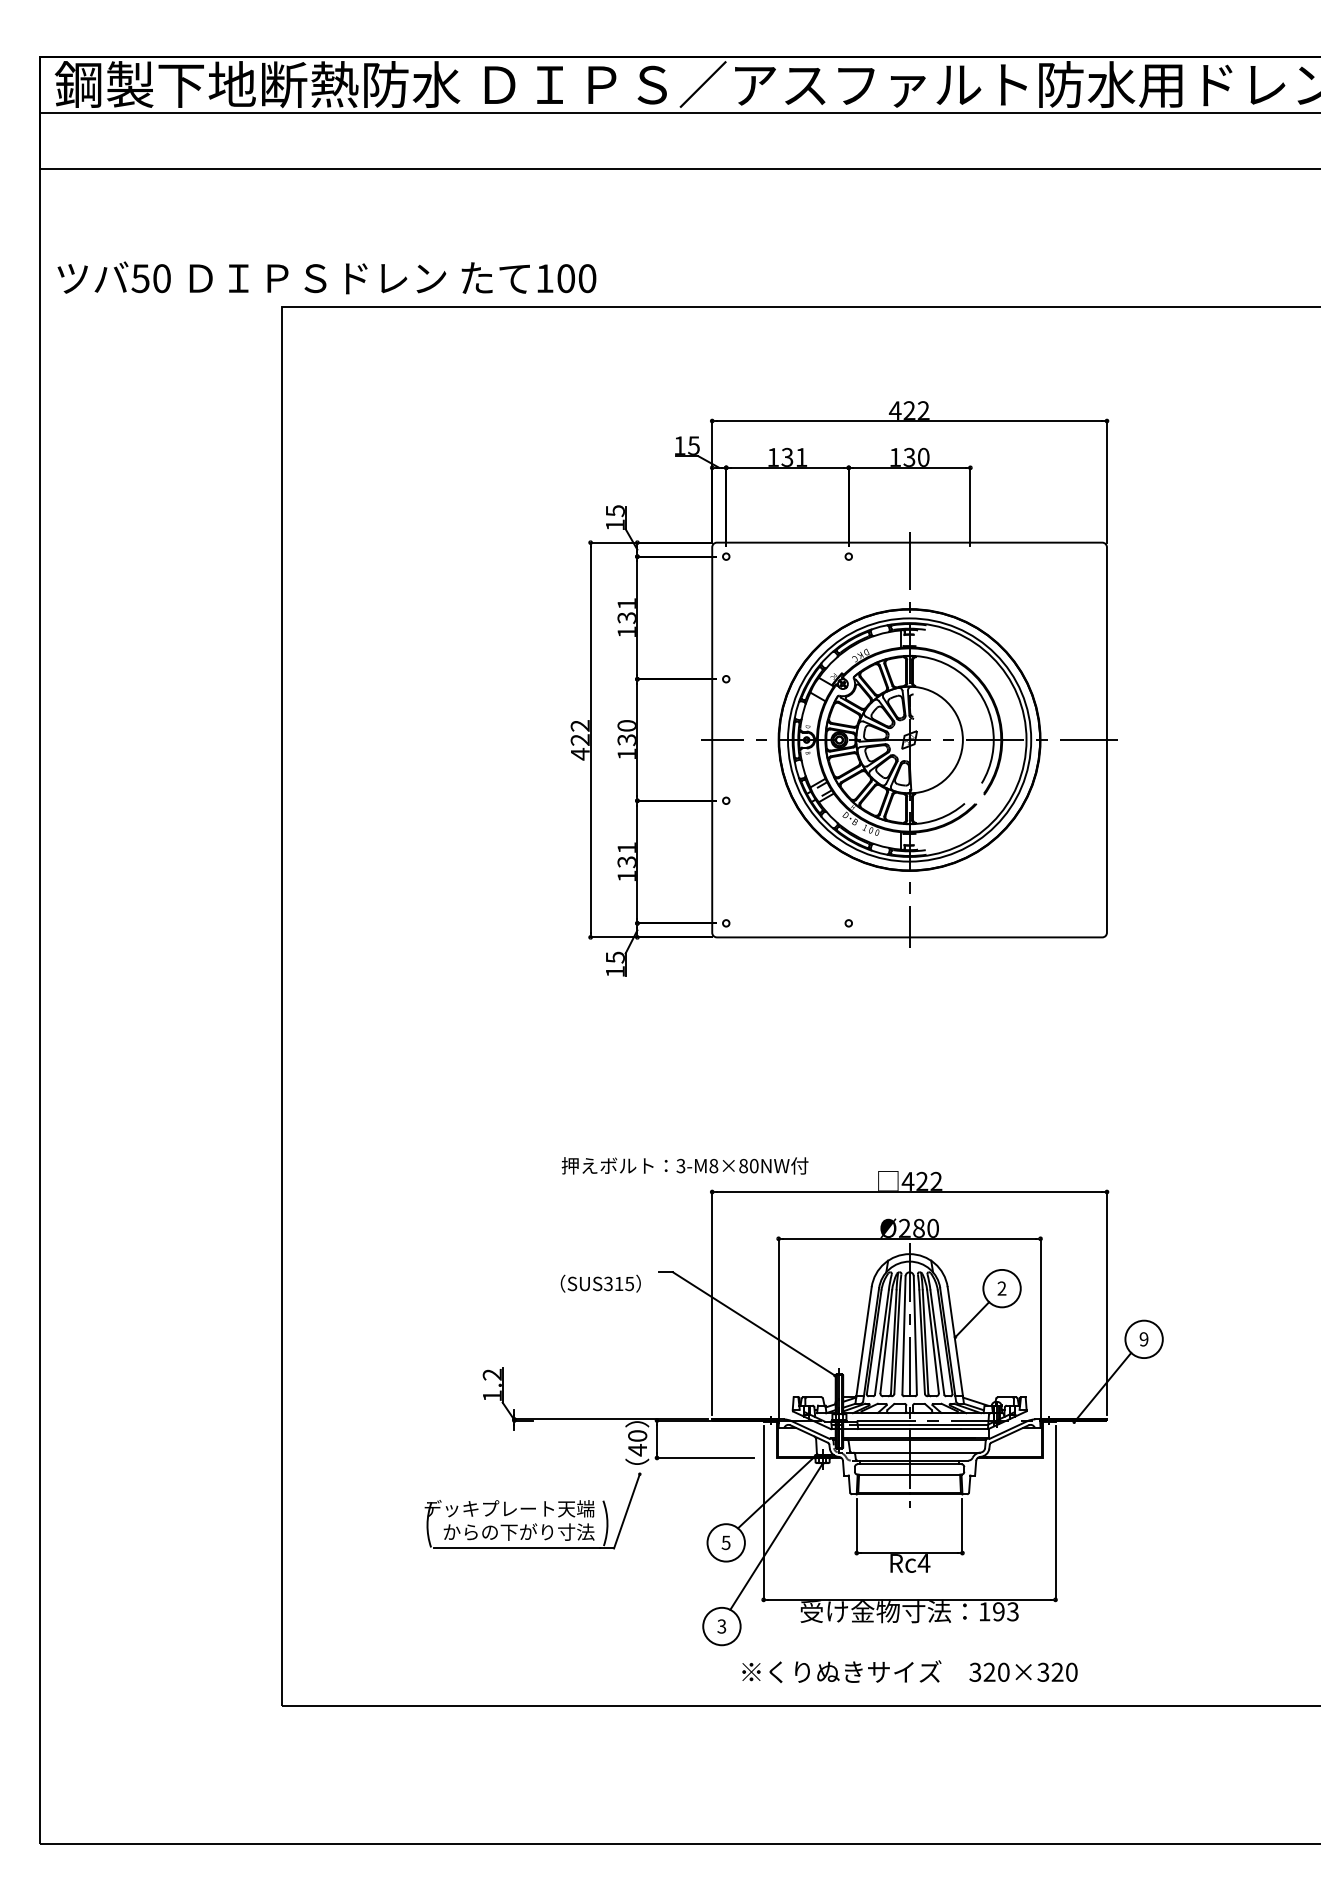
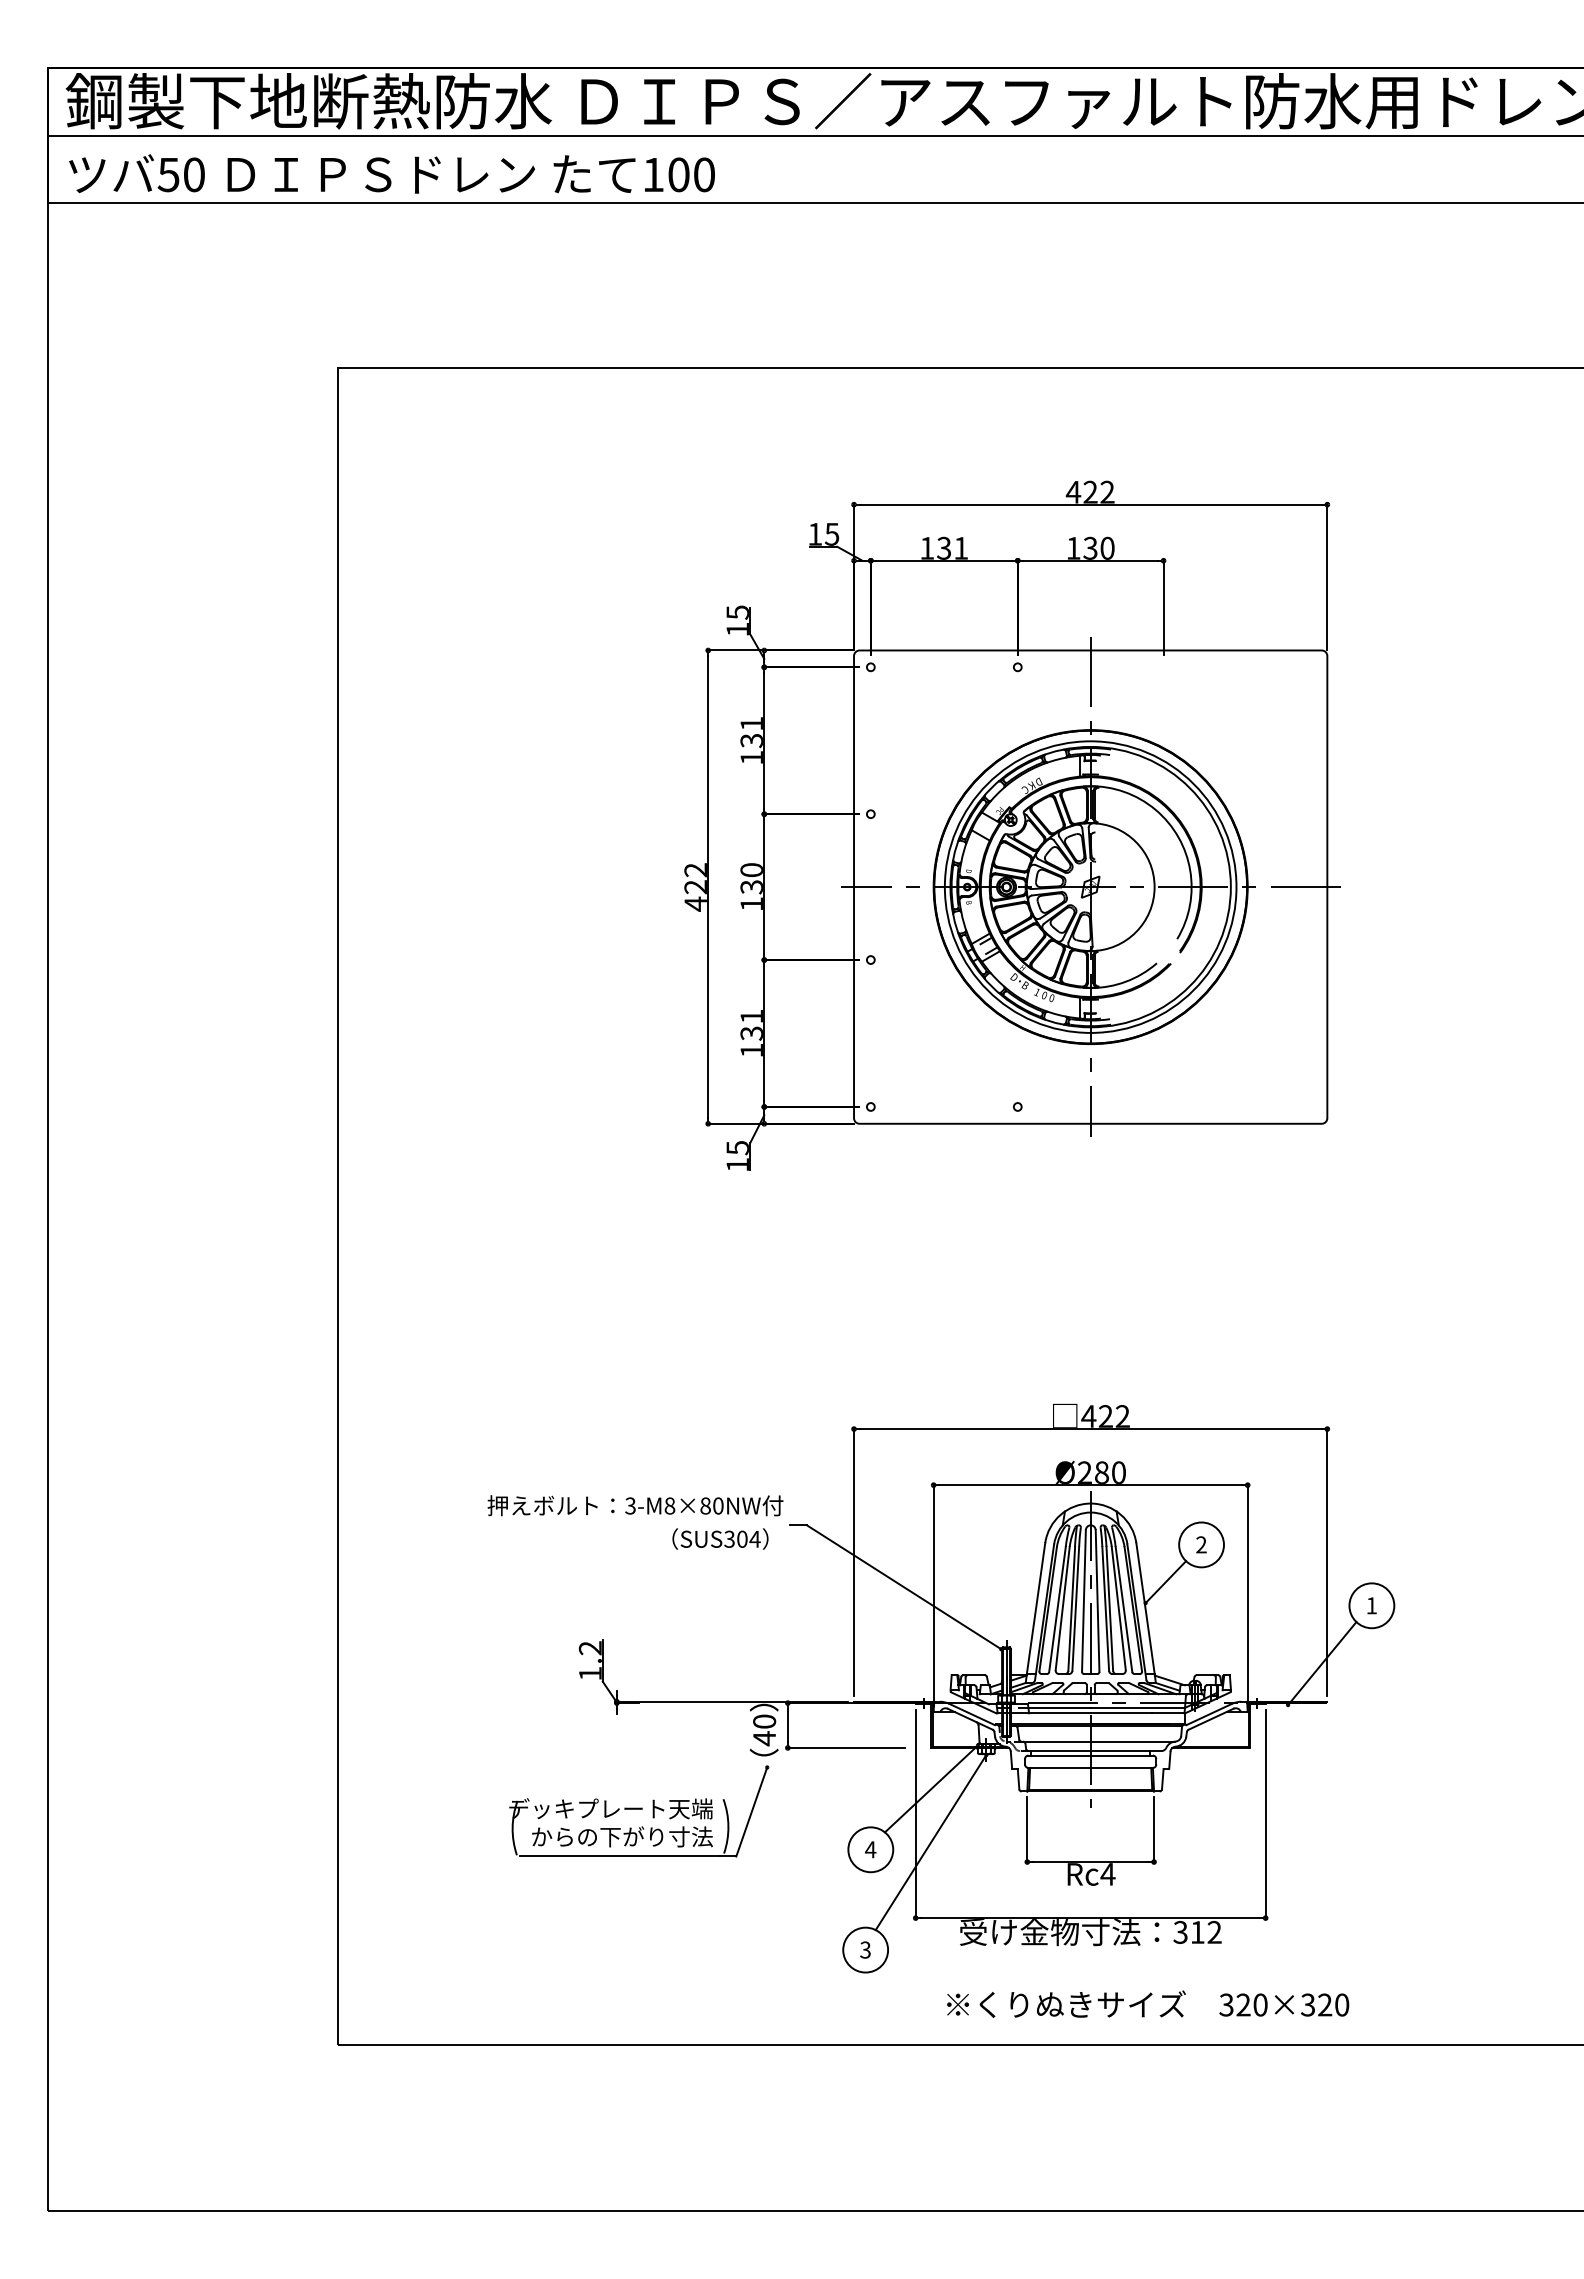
text: (326, 277) -> (391, 173), moved
text: (685, 1165) -> (635, 1505), moved
text: (624, 1283) -> (748, 1538), SUS315 -> SUS304
text: (1143, 1339) -> (1371, 1605), 9 -> 1
text: (725, 1542) -> (870, 1849), 5 -> 4
text: (998, 1611) -> (1197, 1931), 193 -> 312
text: (910, 1671) -> (1148, 2003), moved

